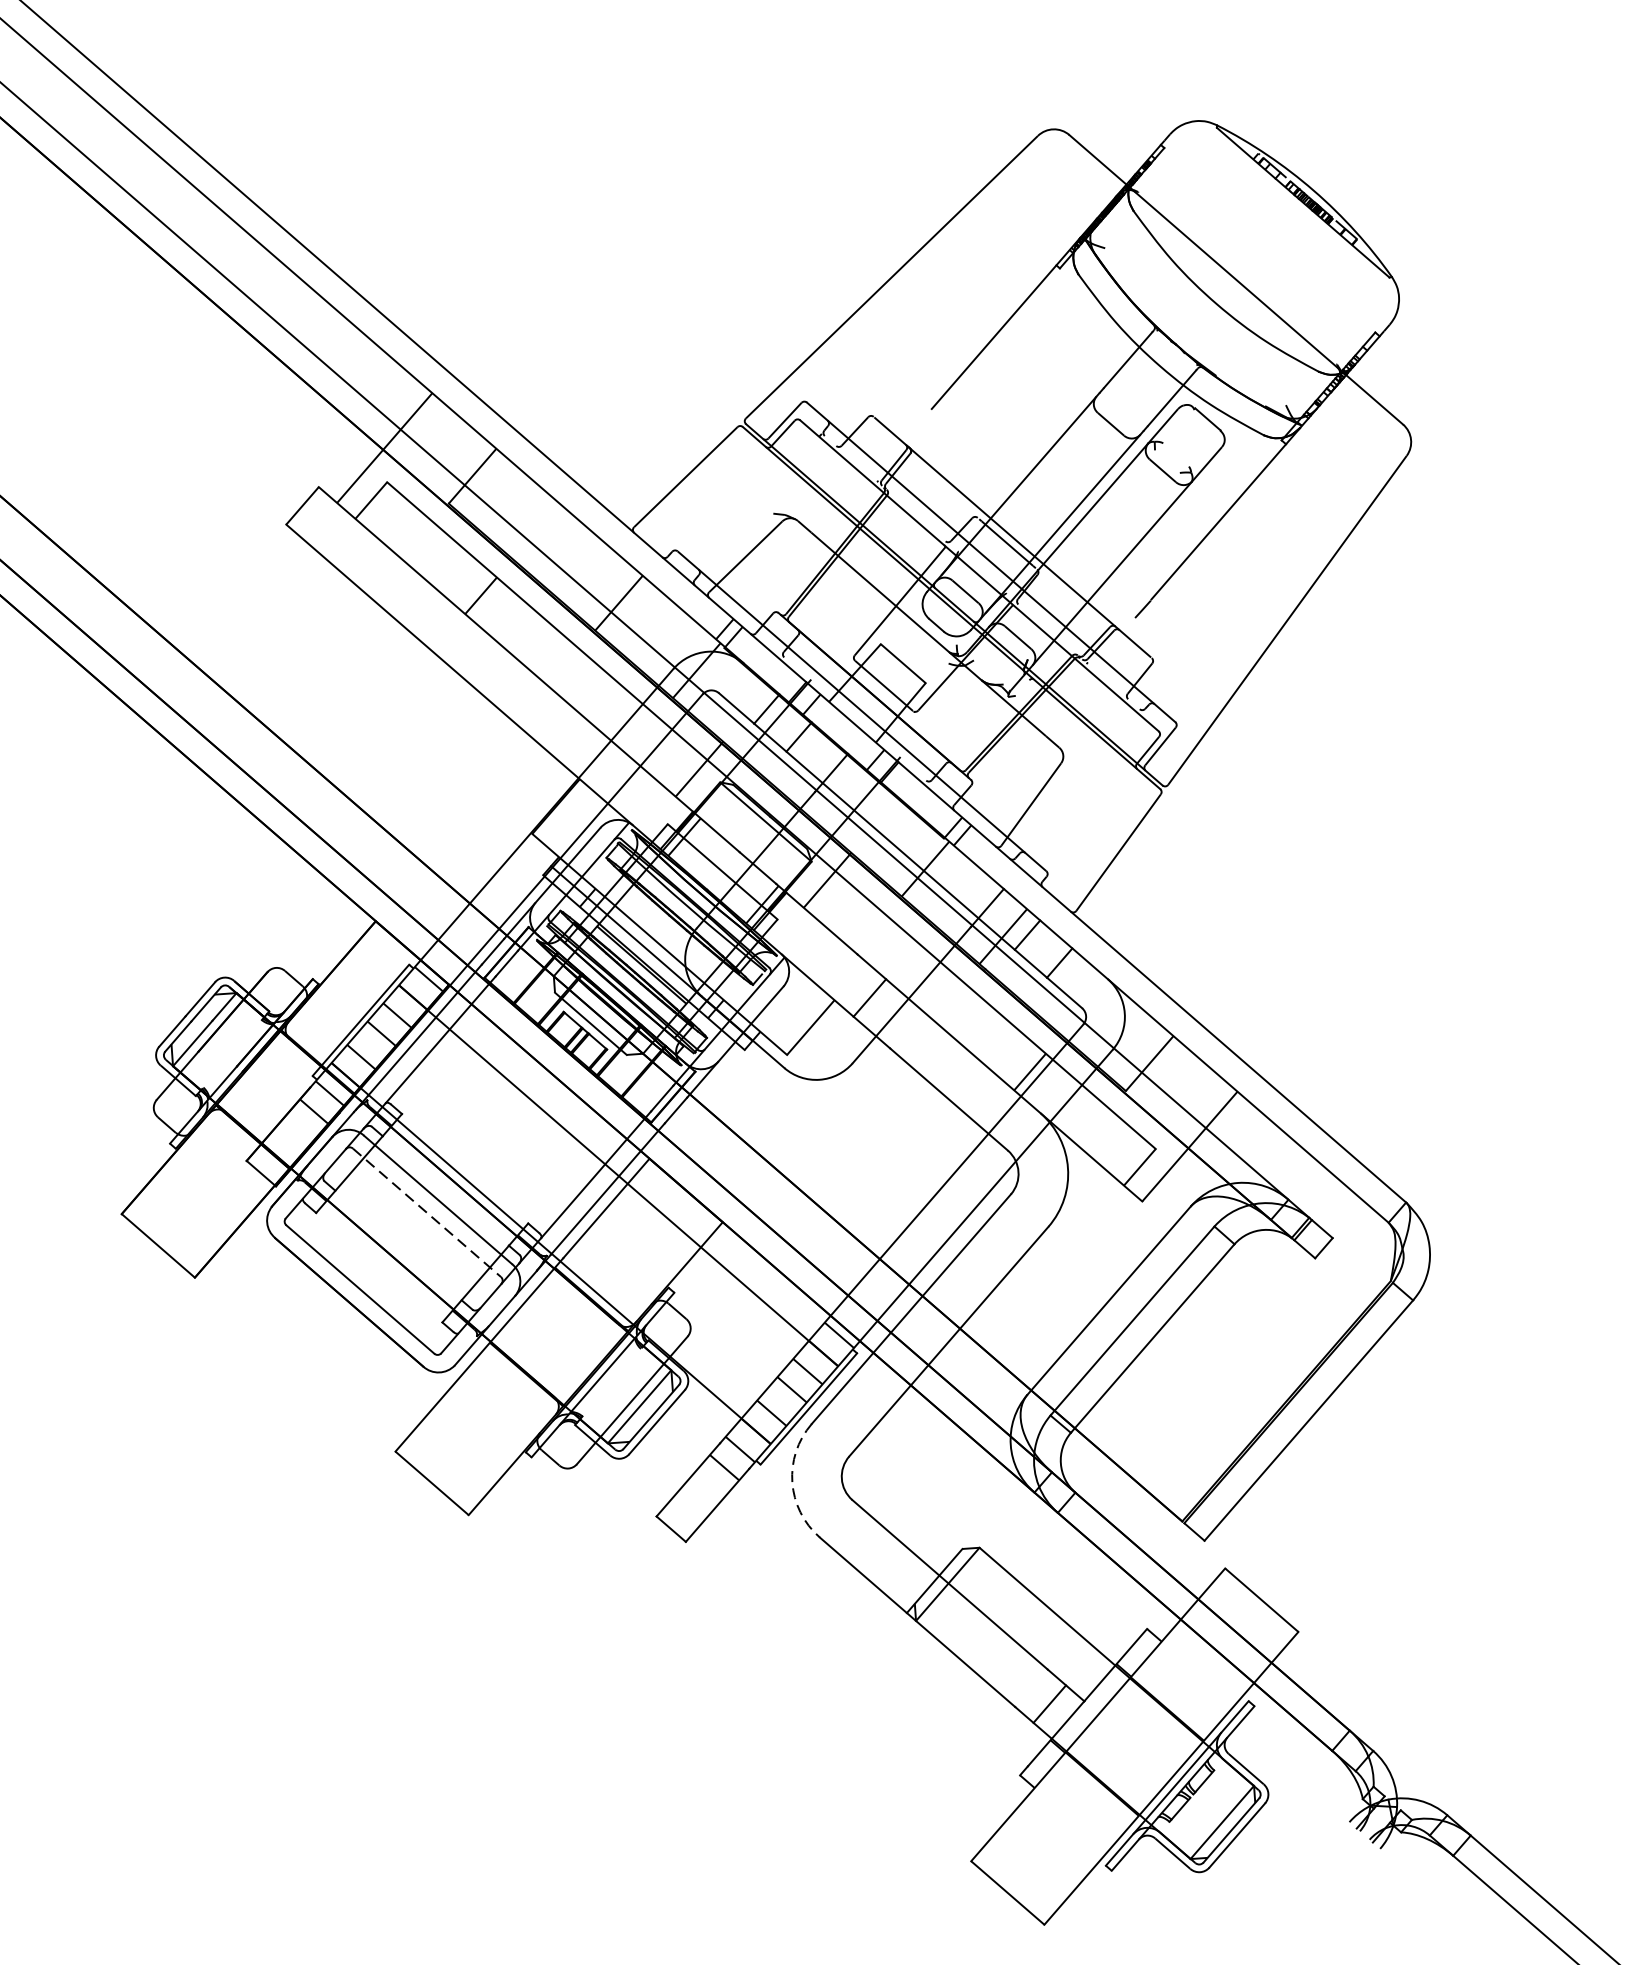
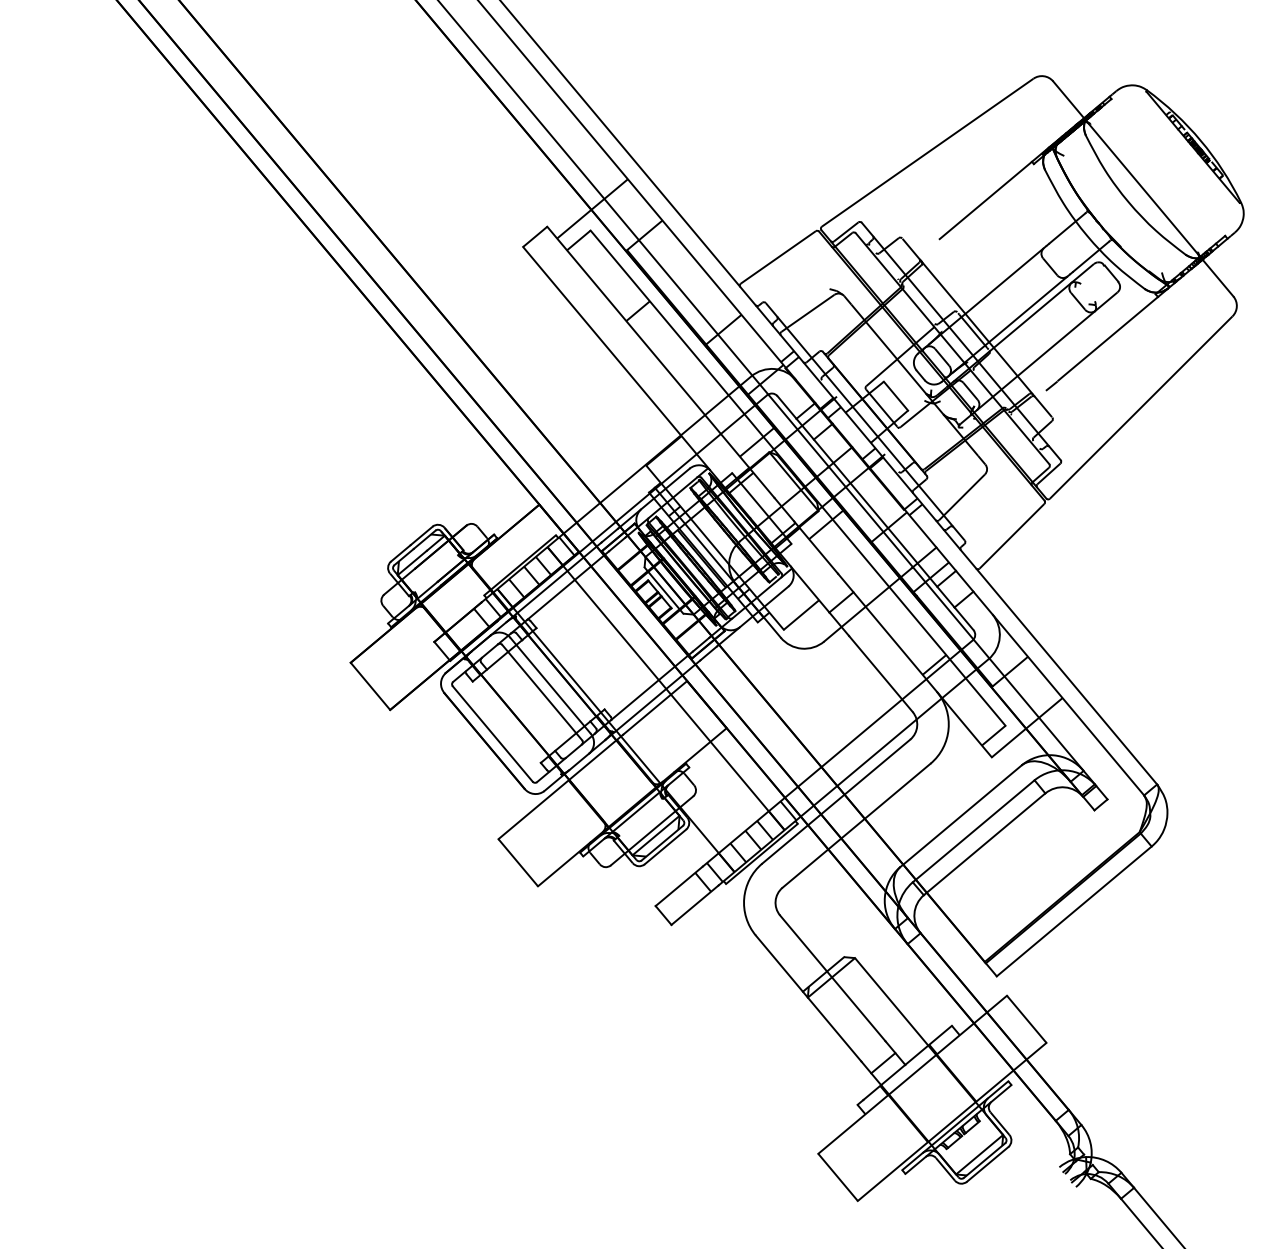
line: (427, 1212) -> (542, 692), dashed -> solid
arc: (792, 1482) -> (744, 898), dashed -> solid

